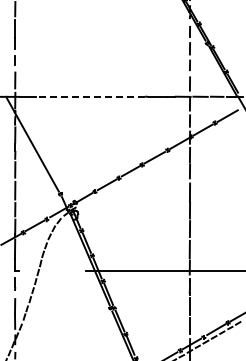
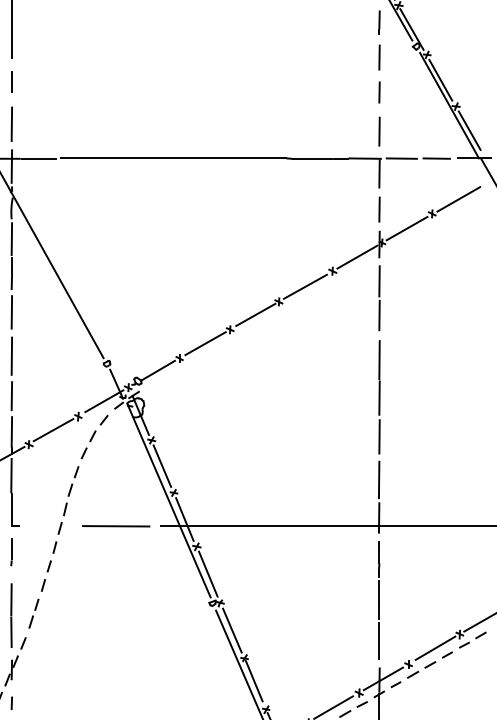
line: (92, 96) -> (174, 157), dashed -> solid
line: (64, 271) -> (115, 526), added

